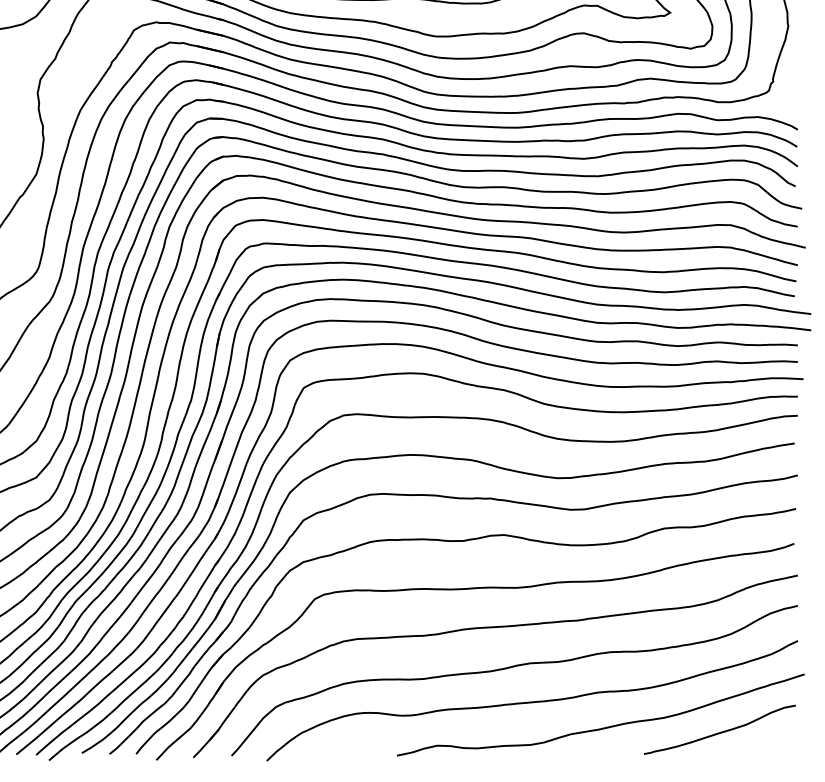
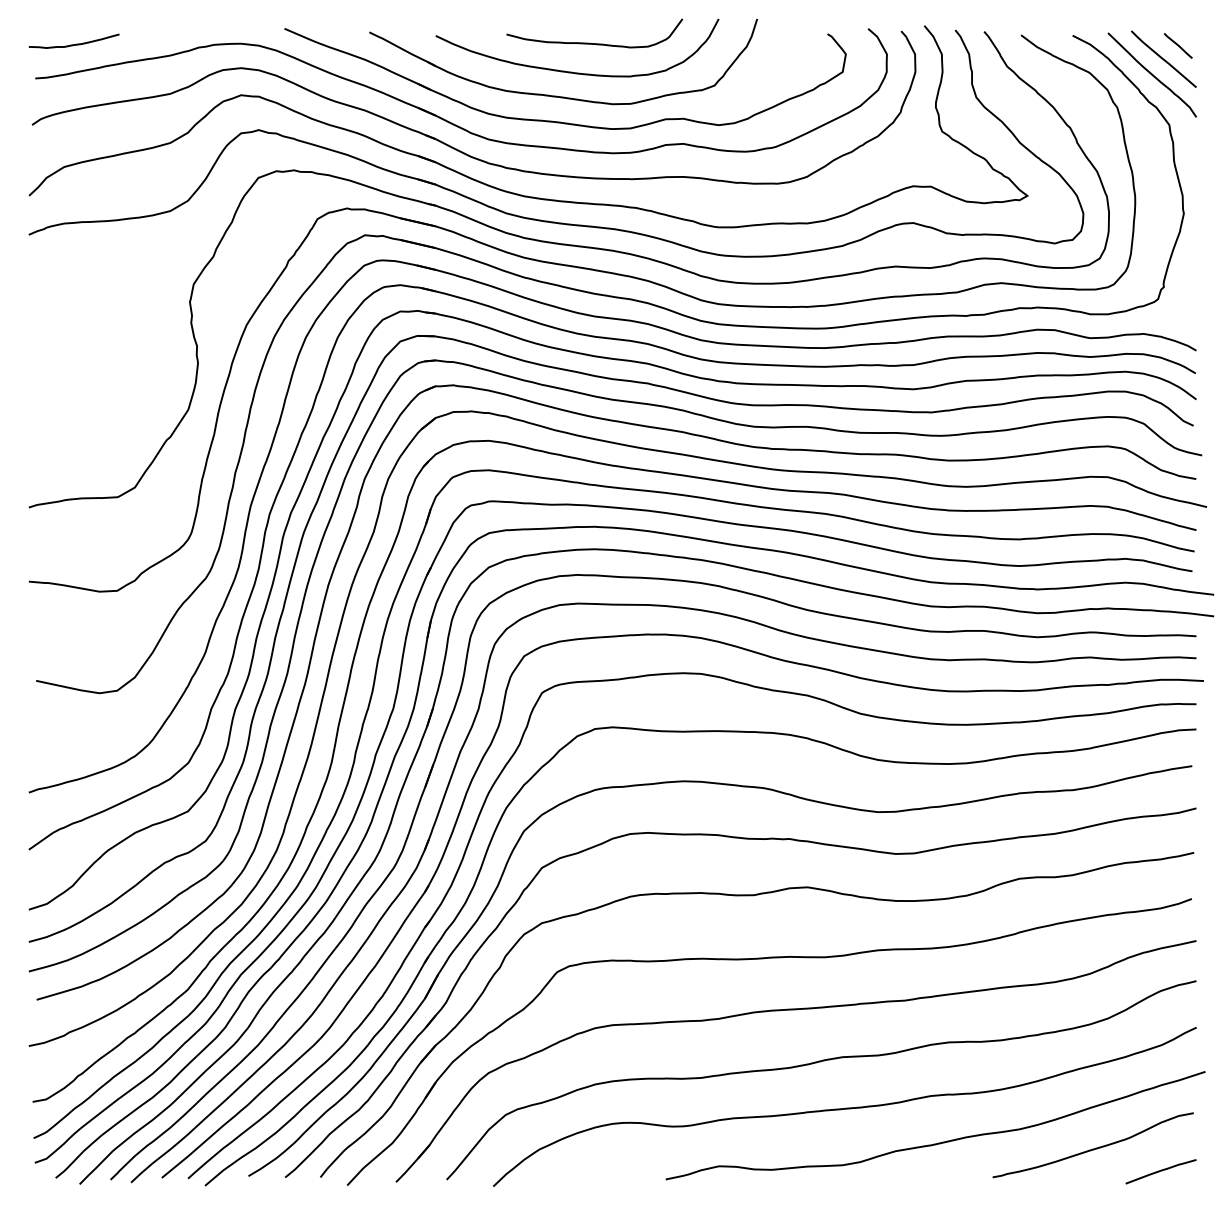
curve: (770, 749) -> (1160, 1171), added

